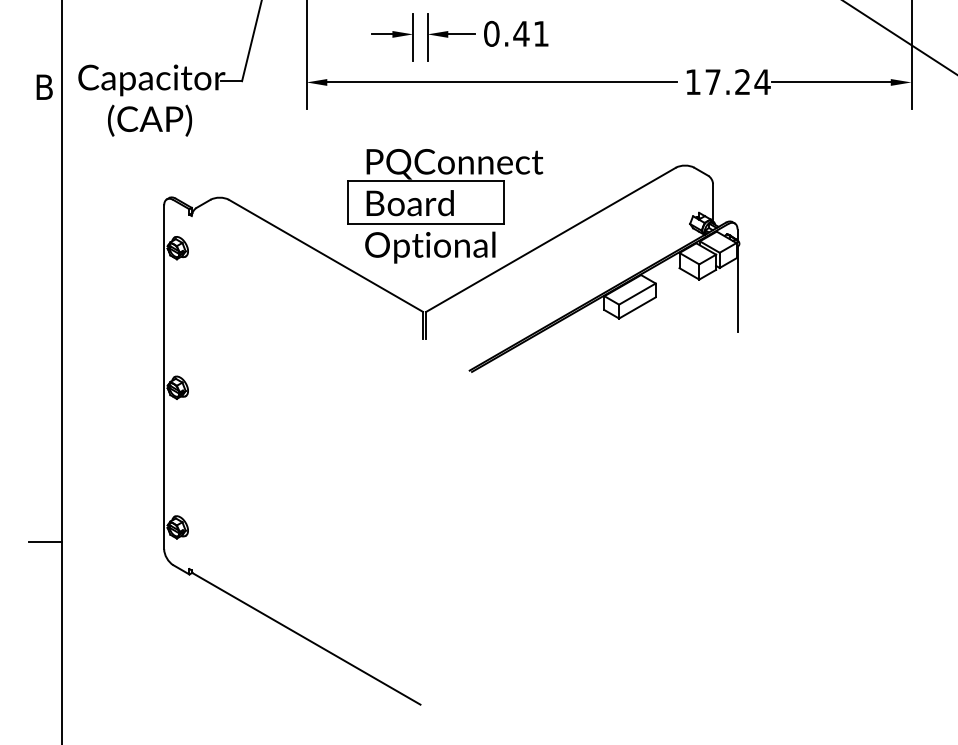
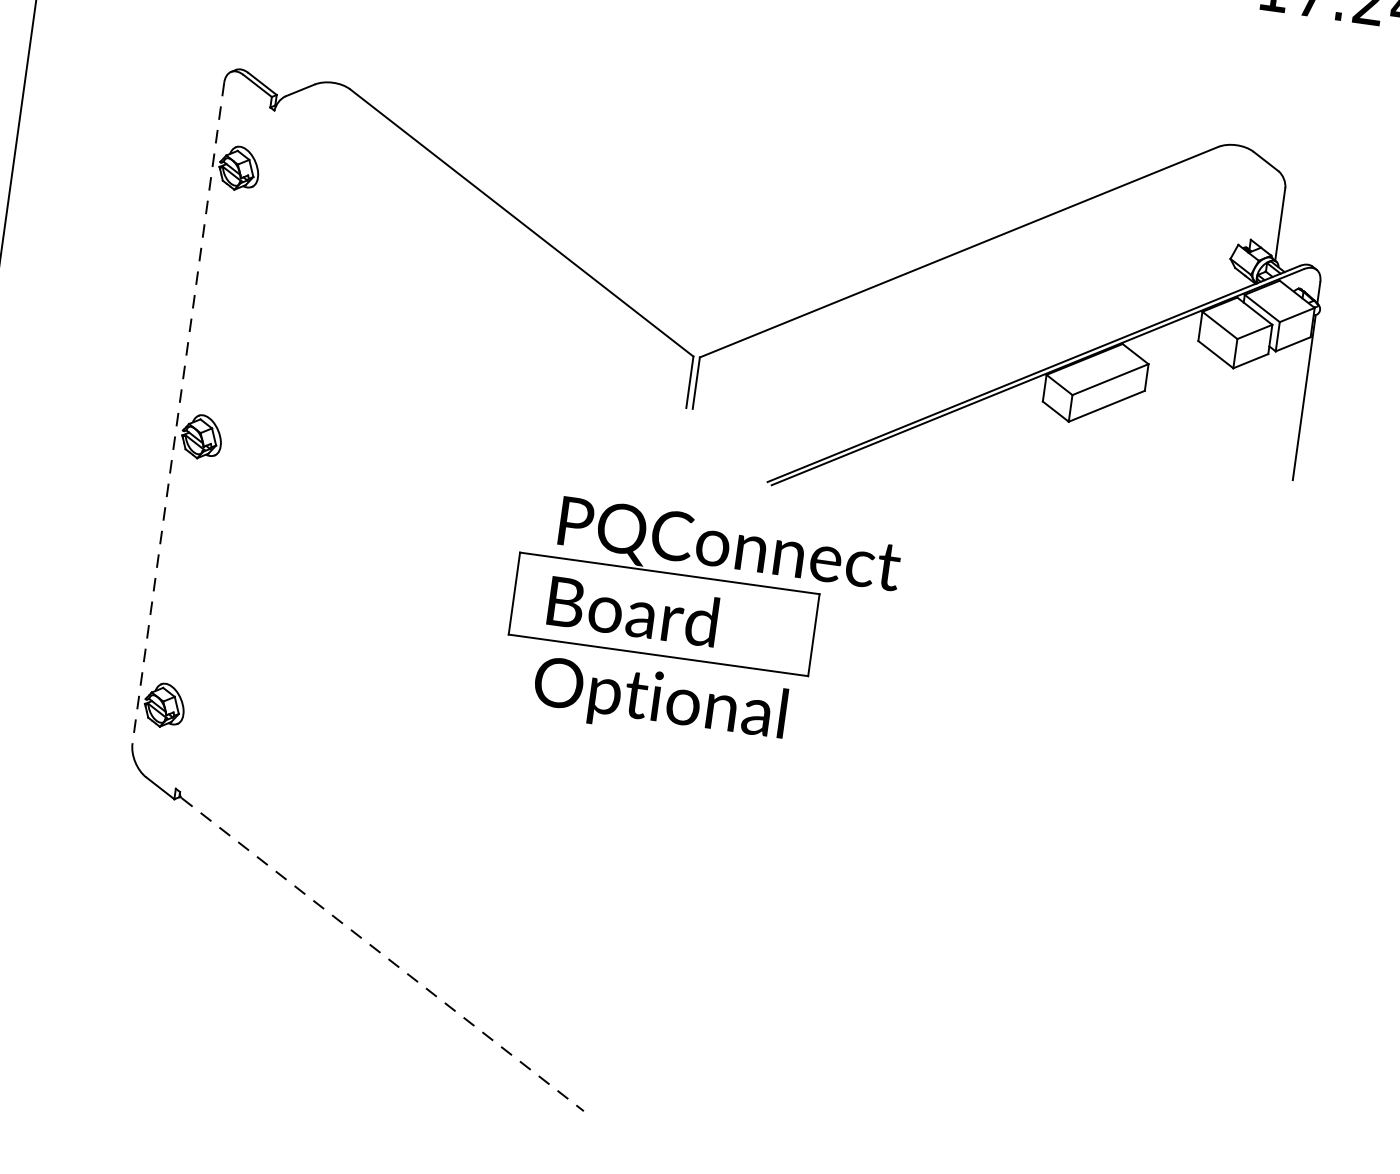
part: (445, 206) -> (700, 627), moved
line: (164, 377) -> (178, 413), solid -> dashed
line: (307, 639) -> (383, 955), solid -> dashed

